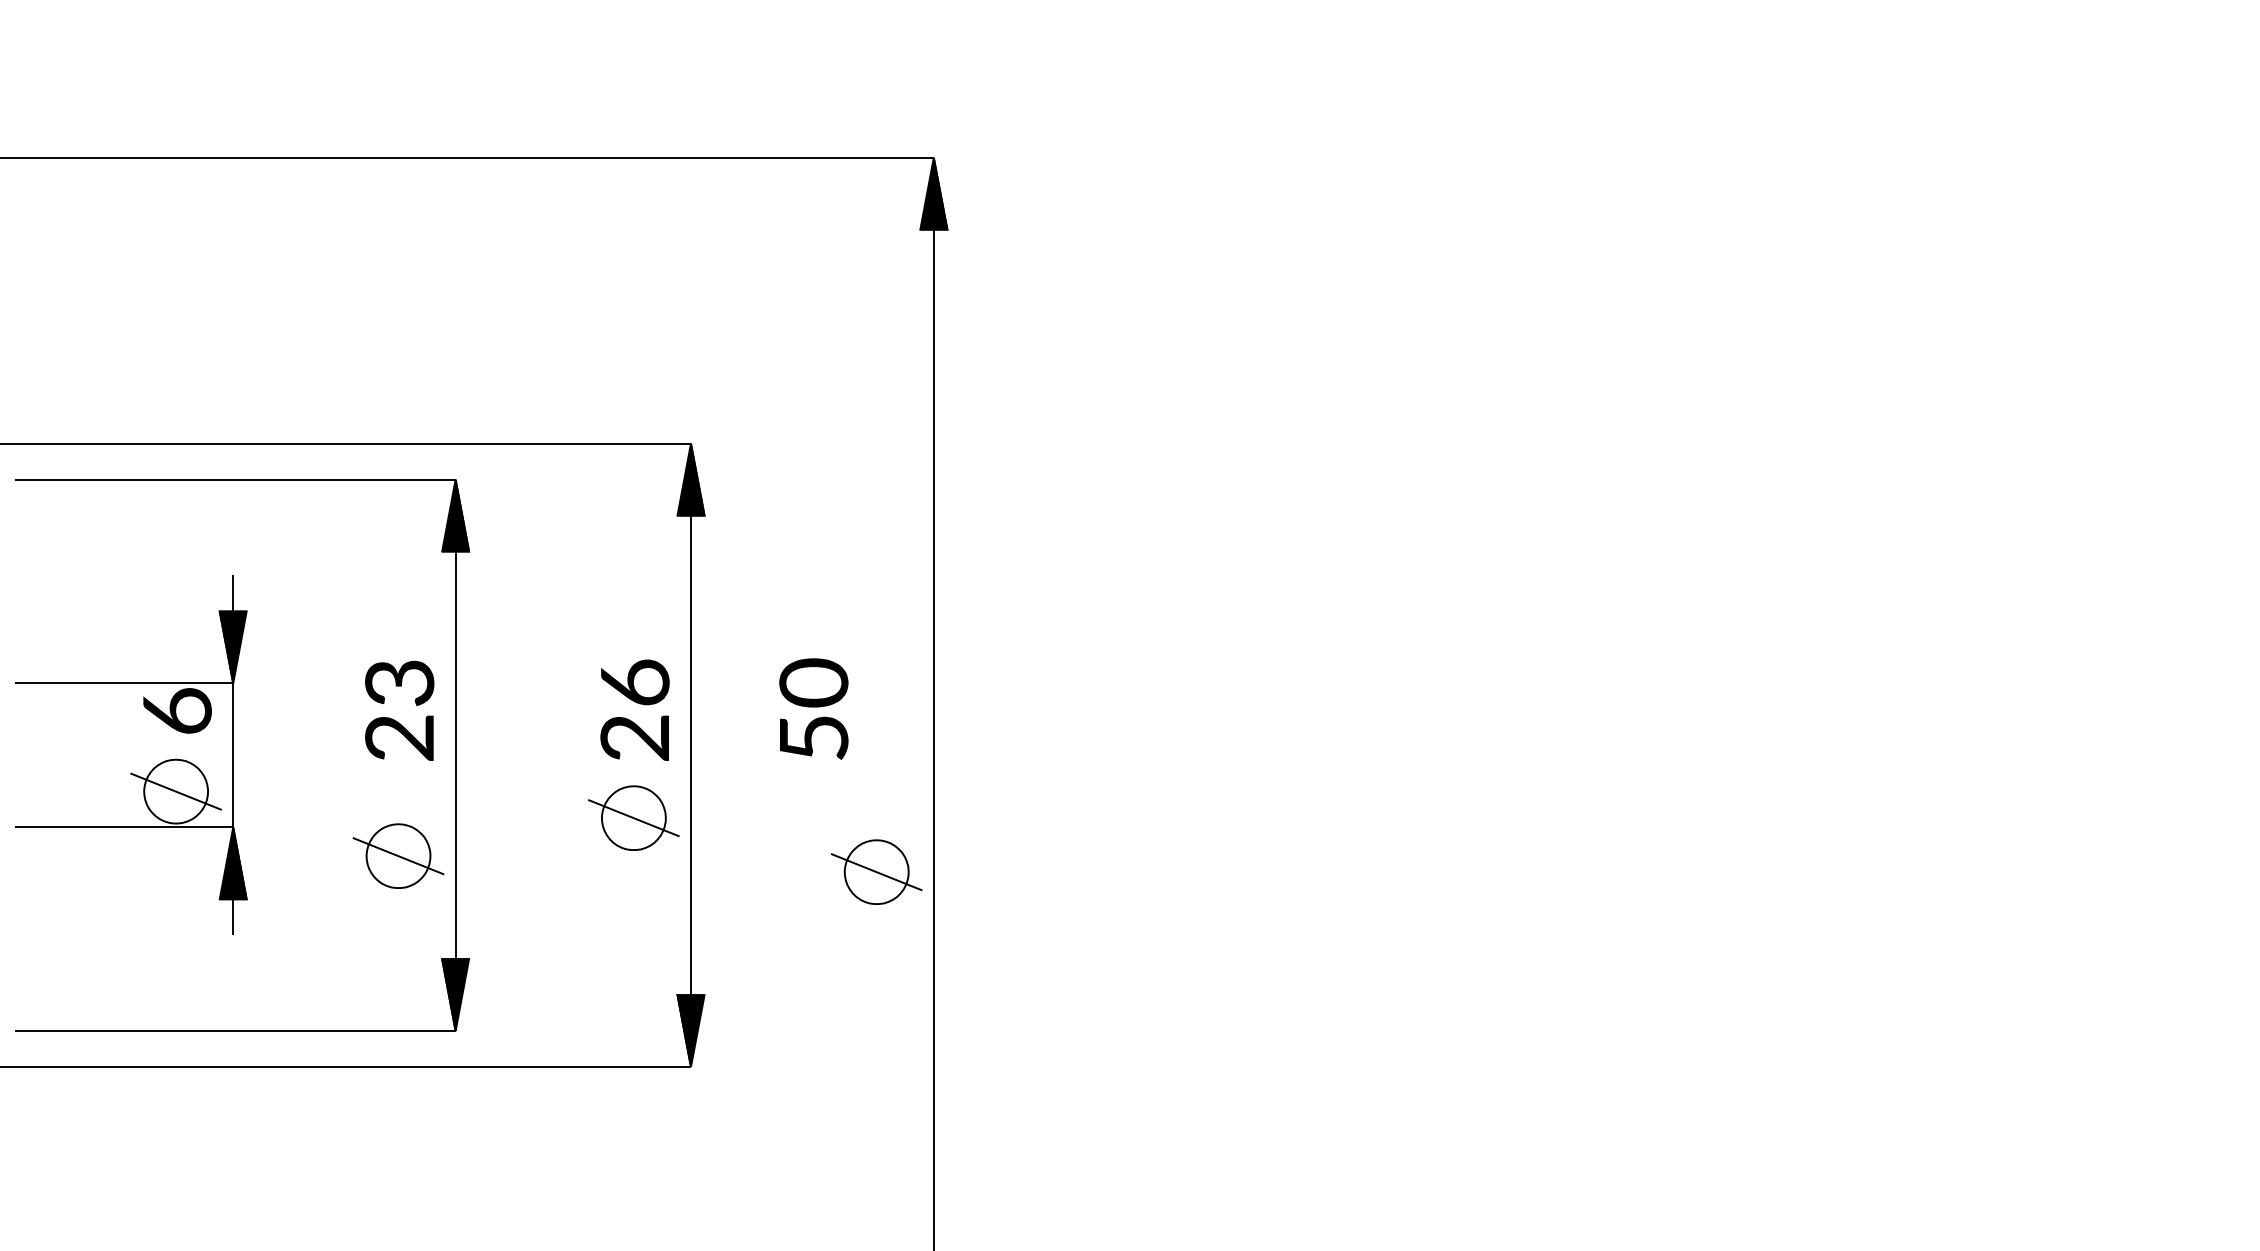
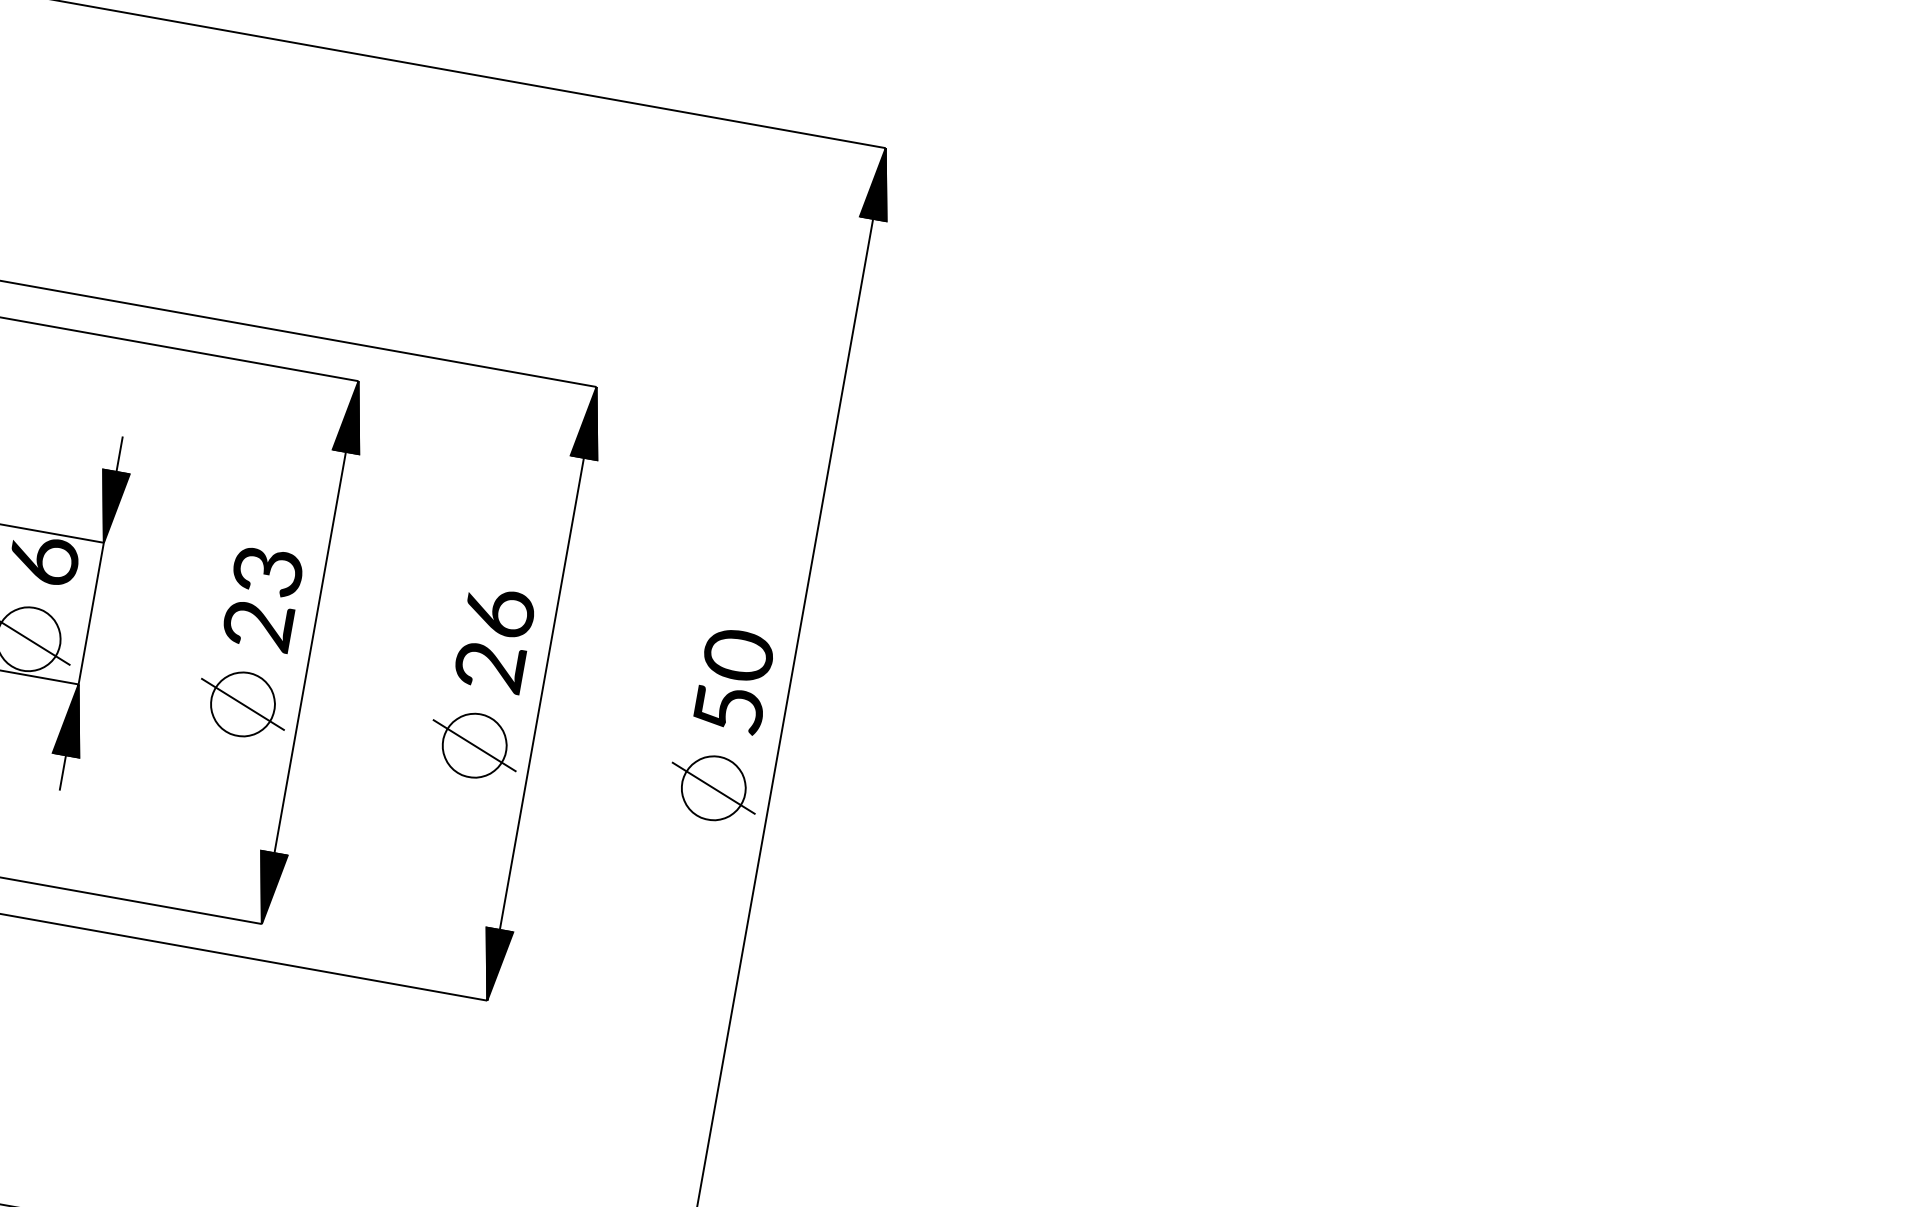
text: (813, 708) -> (733, 680), moved
part: (398, 855) -> (243, 703), moved
part: (876, 871) -> (713, 787), moved

